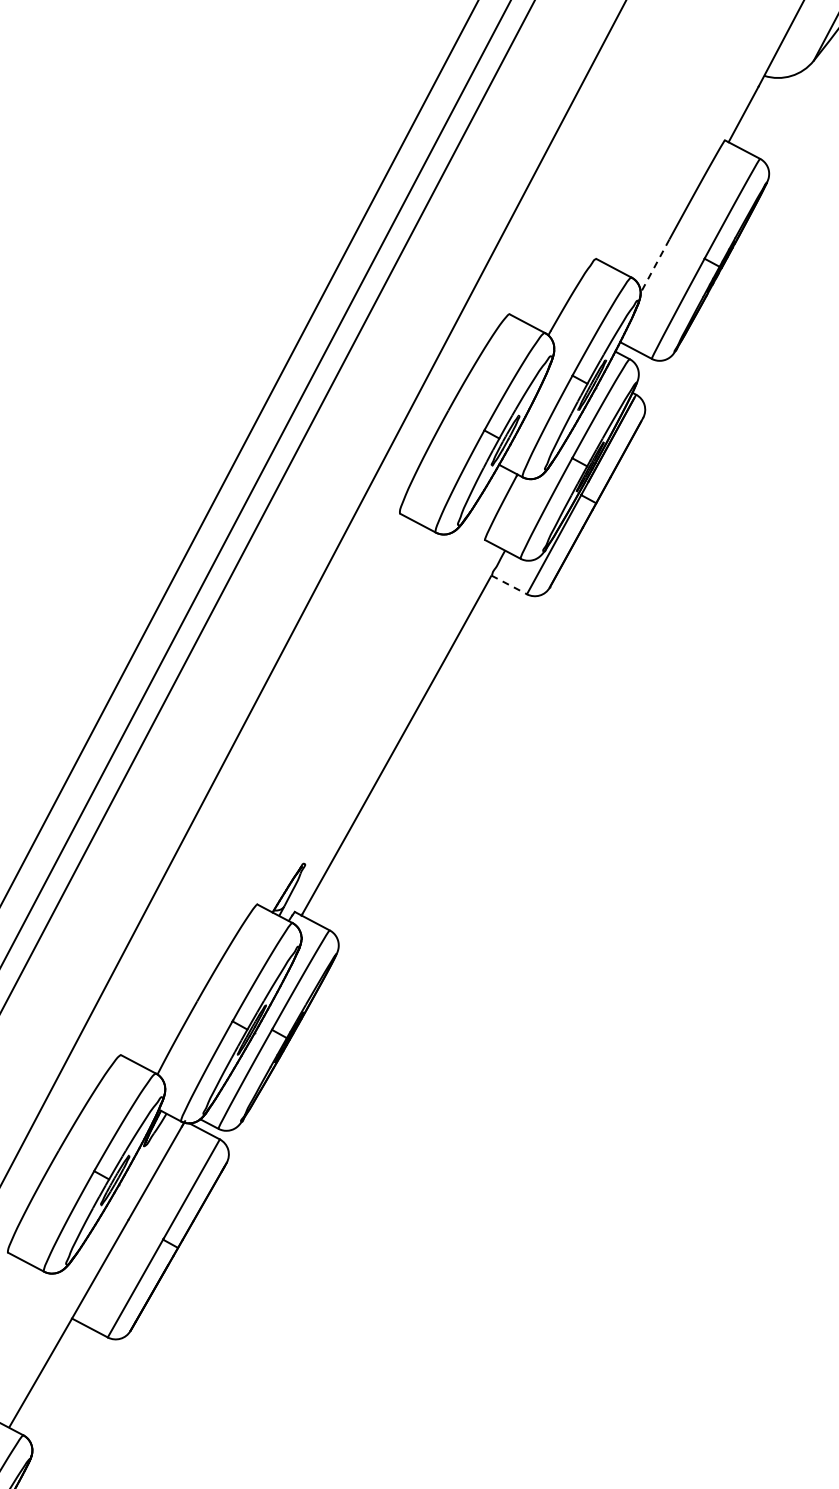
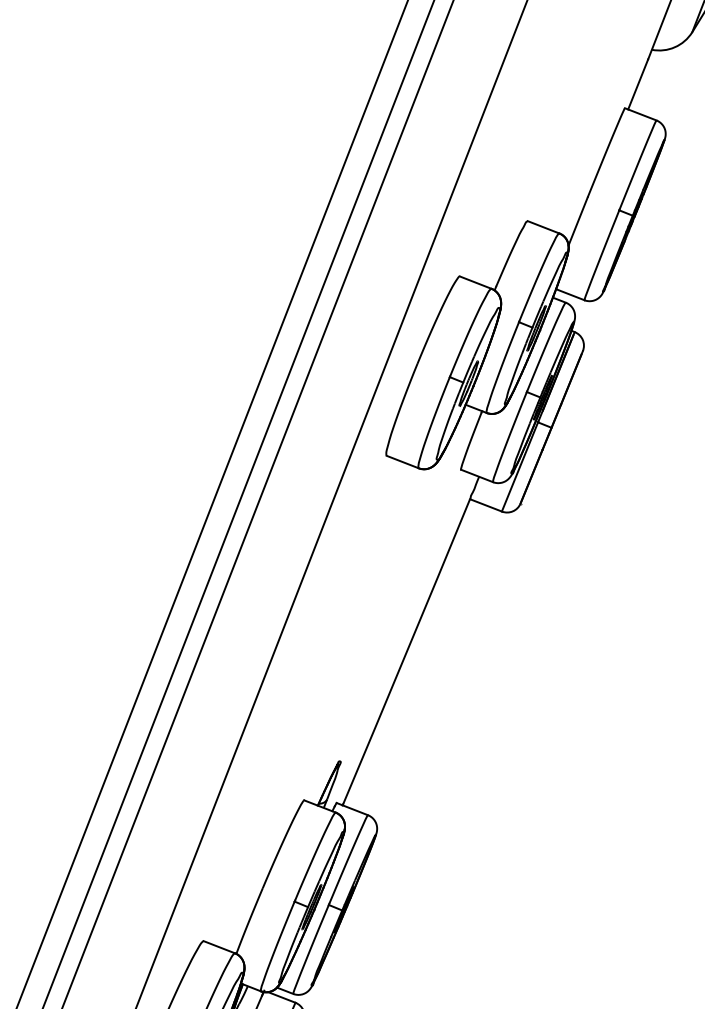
line: (654, 266) -> (577, 221), dashed -> solid
line: (509, 585) -> (486, 505), dashed -> solid

